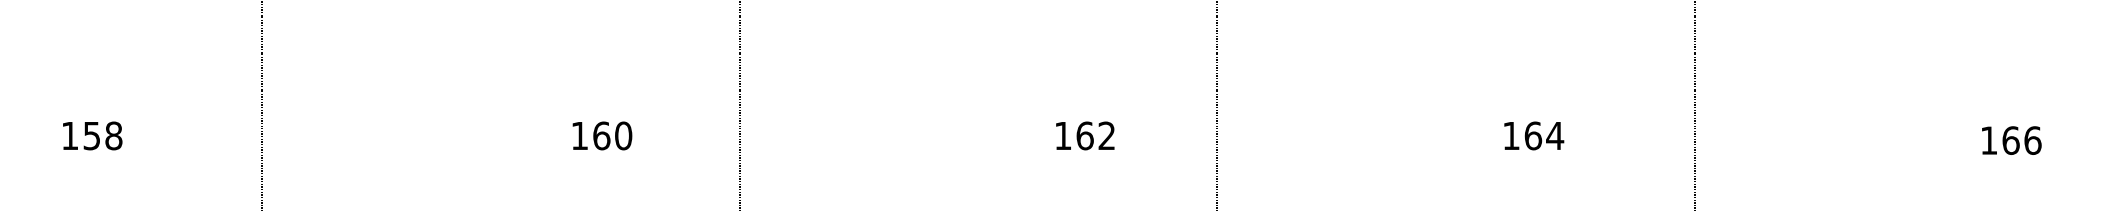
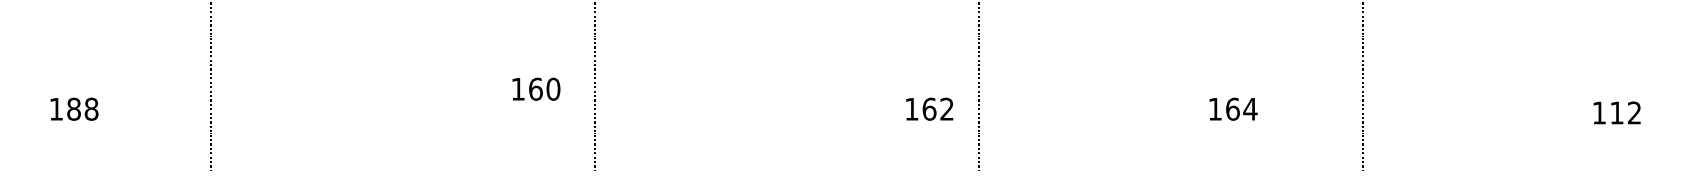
text: (91, 134) -> (73, 108), 158 -> 188
text: (602, 134) -> (536, 88), moved
text: (1085, 134) -> (929, 108), moved
text: (2021, 139) -> (1625, 112), 166 -> 112

